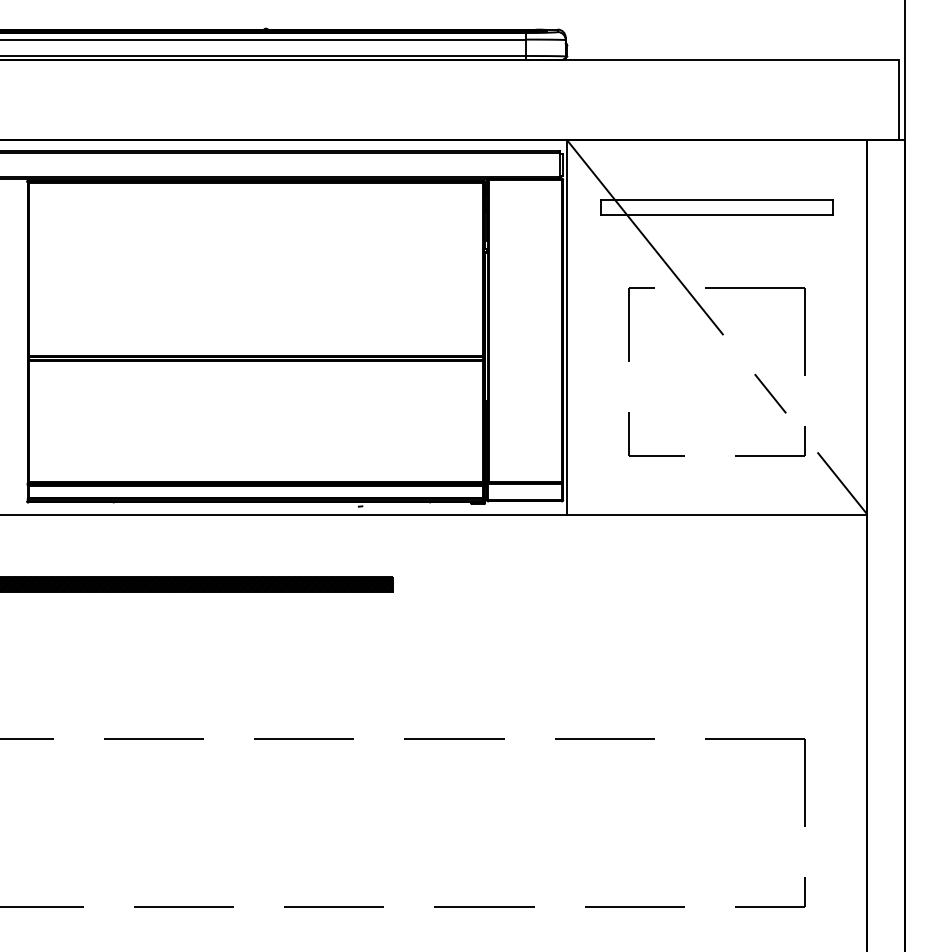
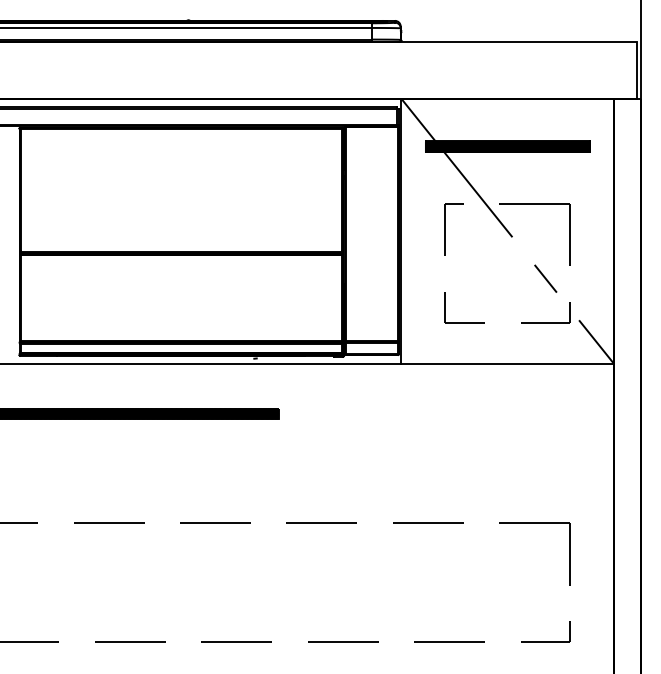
hatch: (716, 206) -> (507, 146), added

